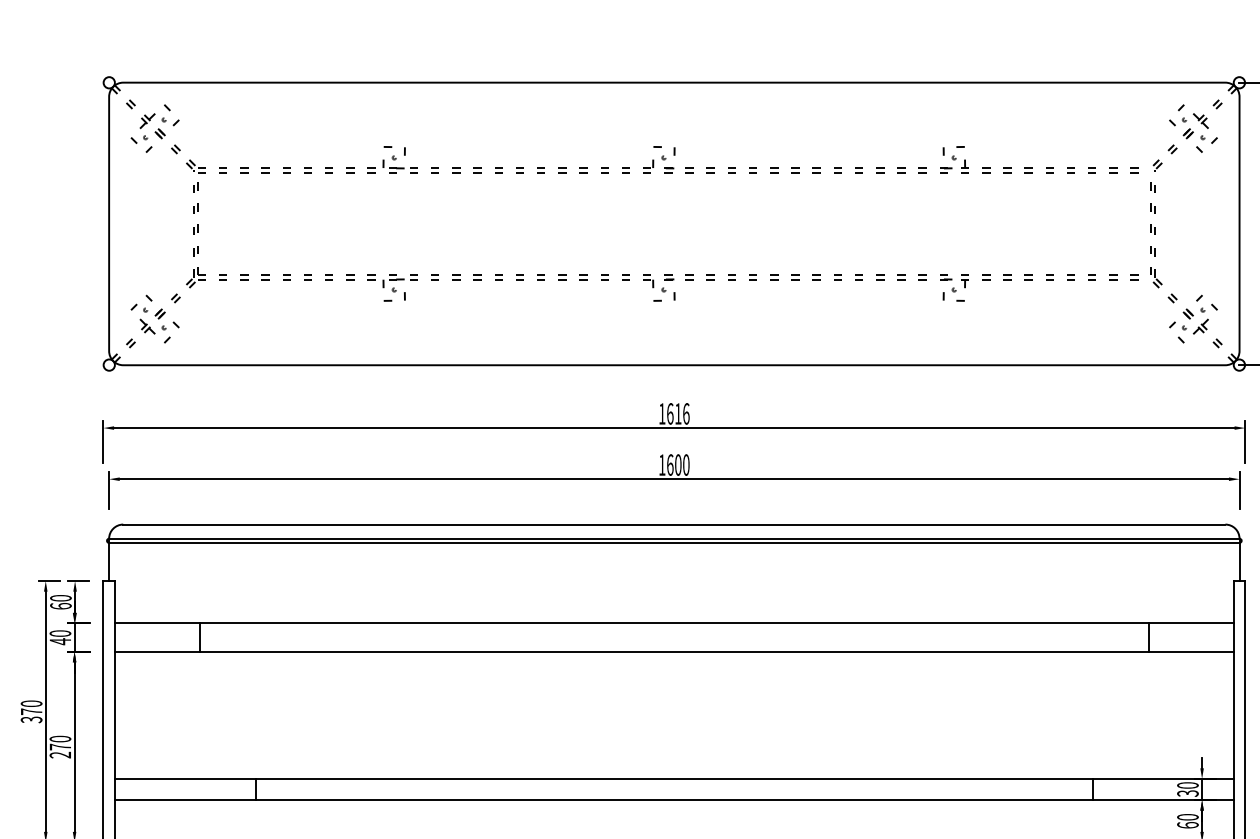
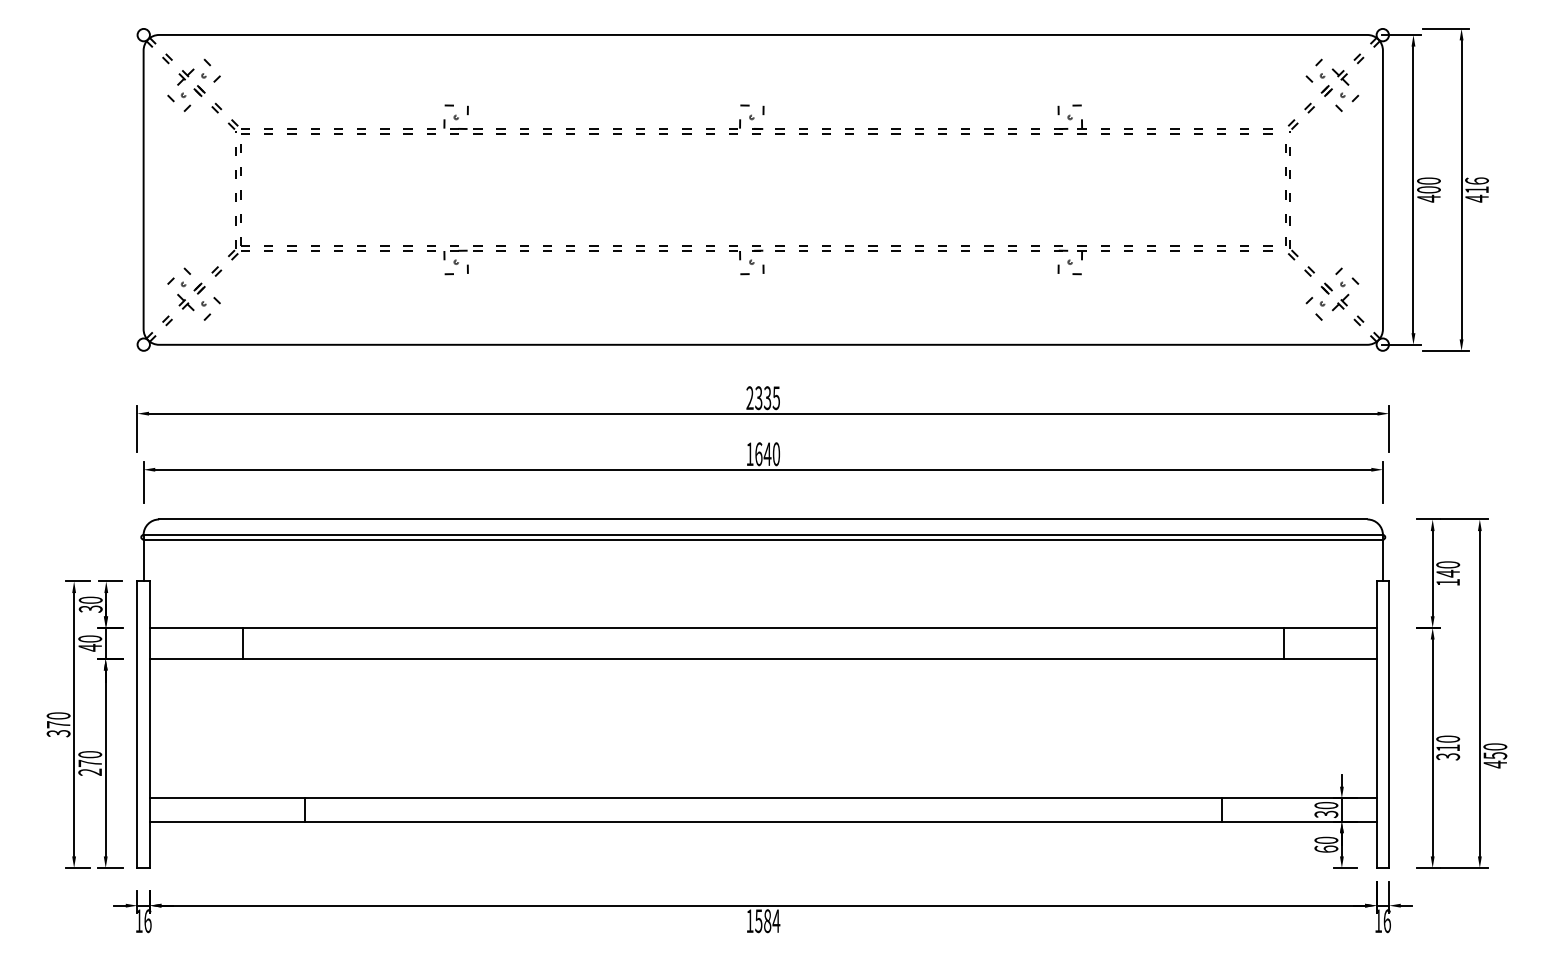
text: (674, 414) -> (763, 398), 1616 -> 2335
text: (678, 465) -> (767, 454), 1600 -> 1640
text: (60, 605) -> (90, 608), 60 -> 30

